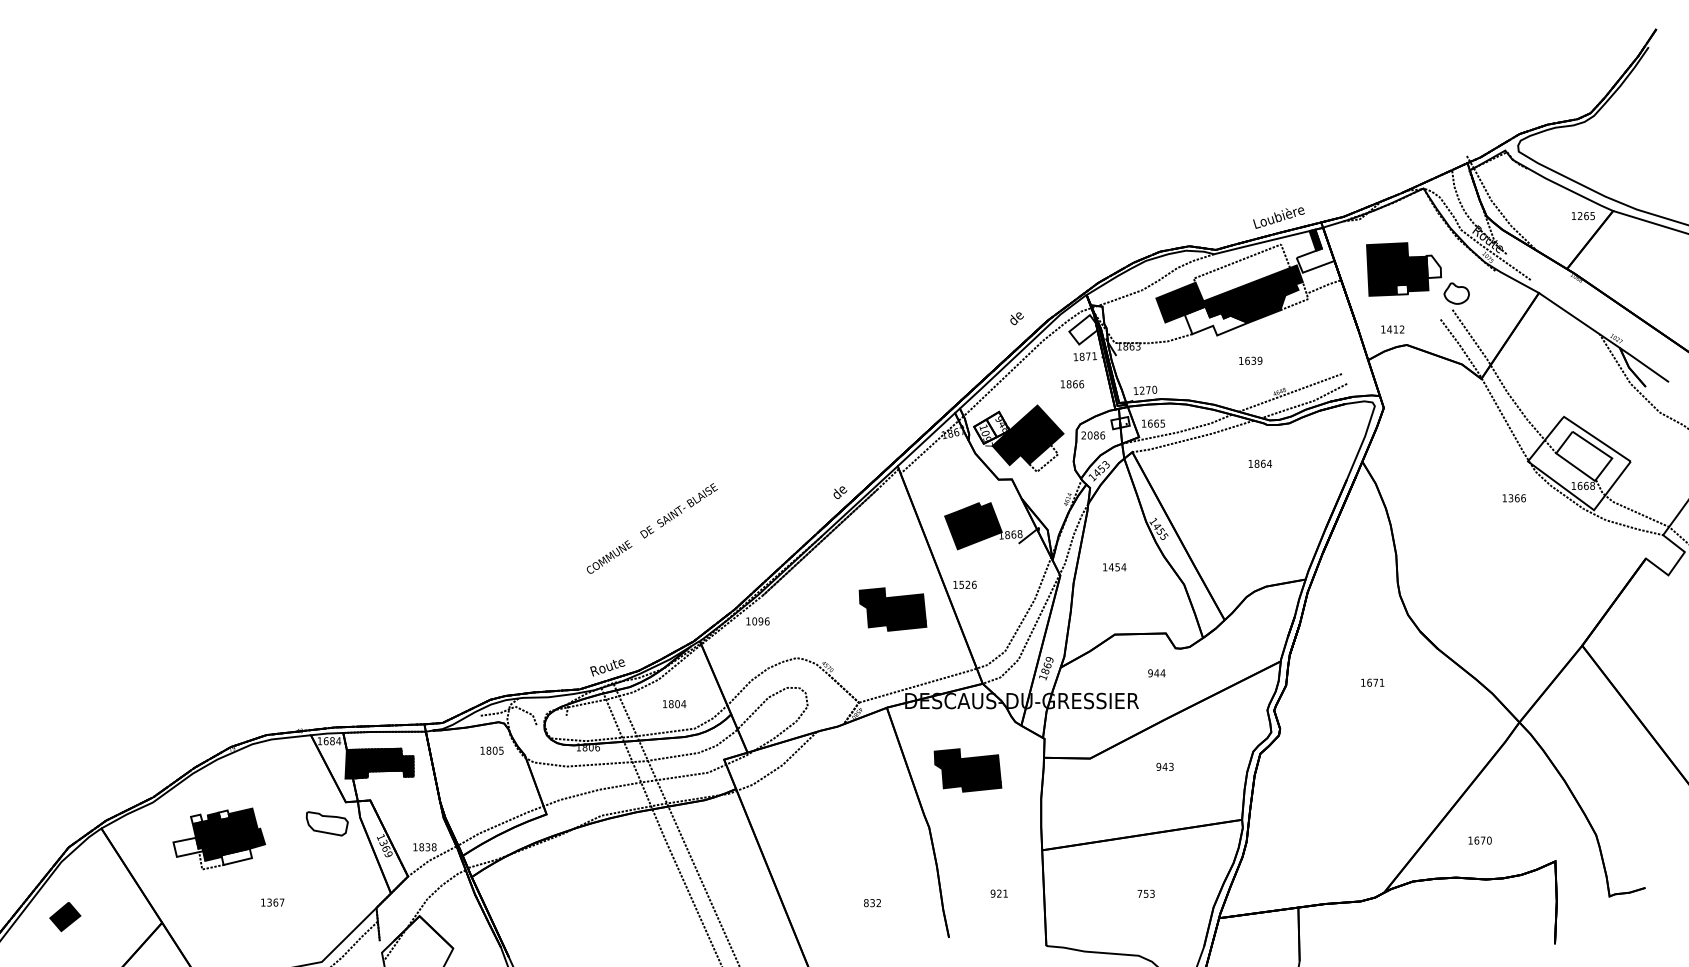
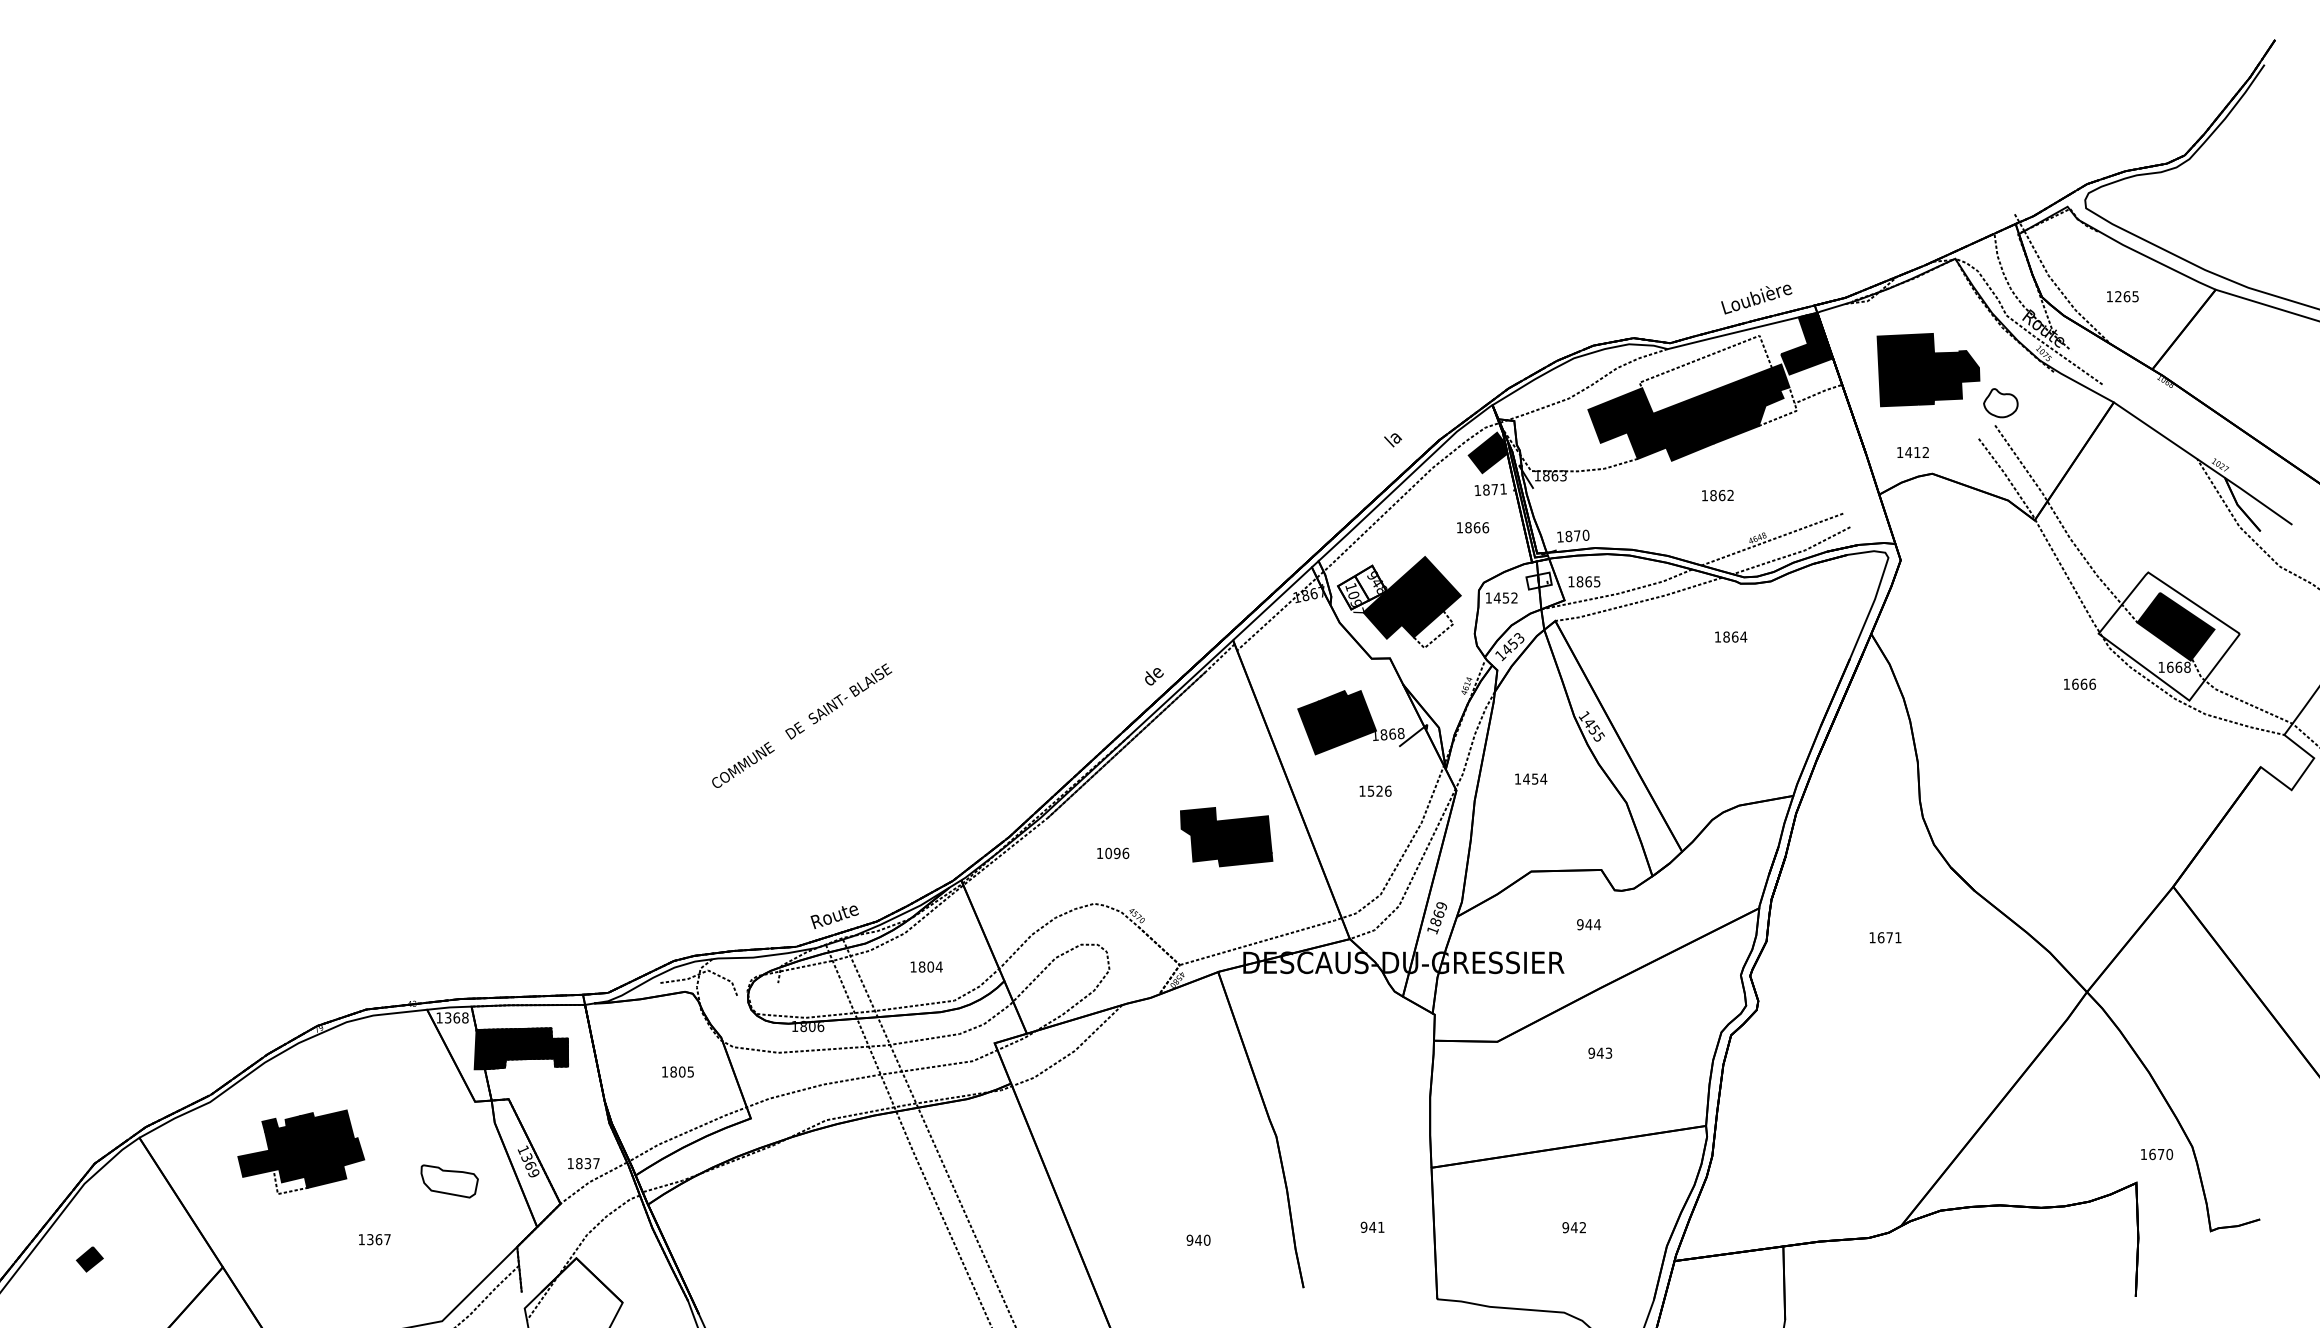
text: (1583, 215) -> (2122, 296), moved
fill: (1315, 250) -> (1807, 343), added
fill: (1433, 266) -> (1969, 366), added
fill: (1401, 289) -> (1925, 397), added
text: (1015, 319) -> (1395, 438), de -> la
fill: (1216, 320) -> (1670, 440), added
fill: (1082, 329) -> (1487, 452), added
text: (1254, 360) -> (1722, 495), 1639 -> 1862
text: (1141, 390) -> (1568, 536), 1270 -> 1870
text: (1149, 423) -> (1579, 581), 1665 -> 1865
text: (1093, 435) -> (1501, 597), 2086 -> 1452
fill: (1583, 456) -> (2175, 626), added
text: (1511, 497) -> (2075, 683), 1366 -> 1666
text: (652, 528) -> (802, 725), moved
text: (965, 584) -> (1375, 790), moved
text: (758, 621) -> (1113, 853), moved
text: (332, 740) -> (456, 1017), 1684 -> 1368
text: (491, 750) -> (677, 1071), moved
part: (967, 770) -> (1329, 1058), removed
fill: (223, 815) -> (307, 1119), added
fill: (196, 818) -> (270, 1124), added
part: (327, 823) -> (449, 1181), moved
text: (1480, 840) -> (2157, 1154), moved
fill: (188, 847) -> (258, 1163), added
text: (434, 847) -> (596, 1163), 1838 -> 1837
fill: (236, 856) -> (325, 1176), added
text: (999, 893) -> (1372, 1226), 921 -> 941
text: (1146, 893) -> (1574, 1227), 753 -> 942
text: (872, 902) -> (1198, 1239), 832 -> 940
part: (65, 917) -> (89, 1259), size x0.62

